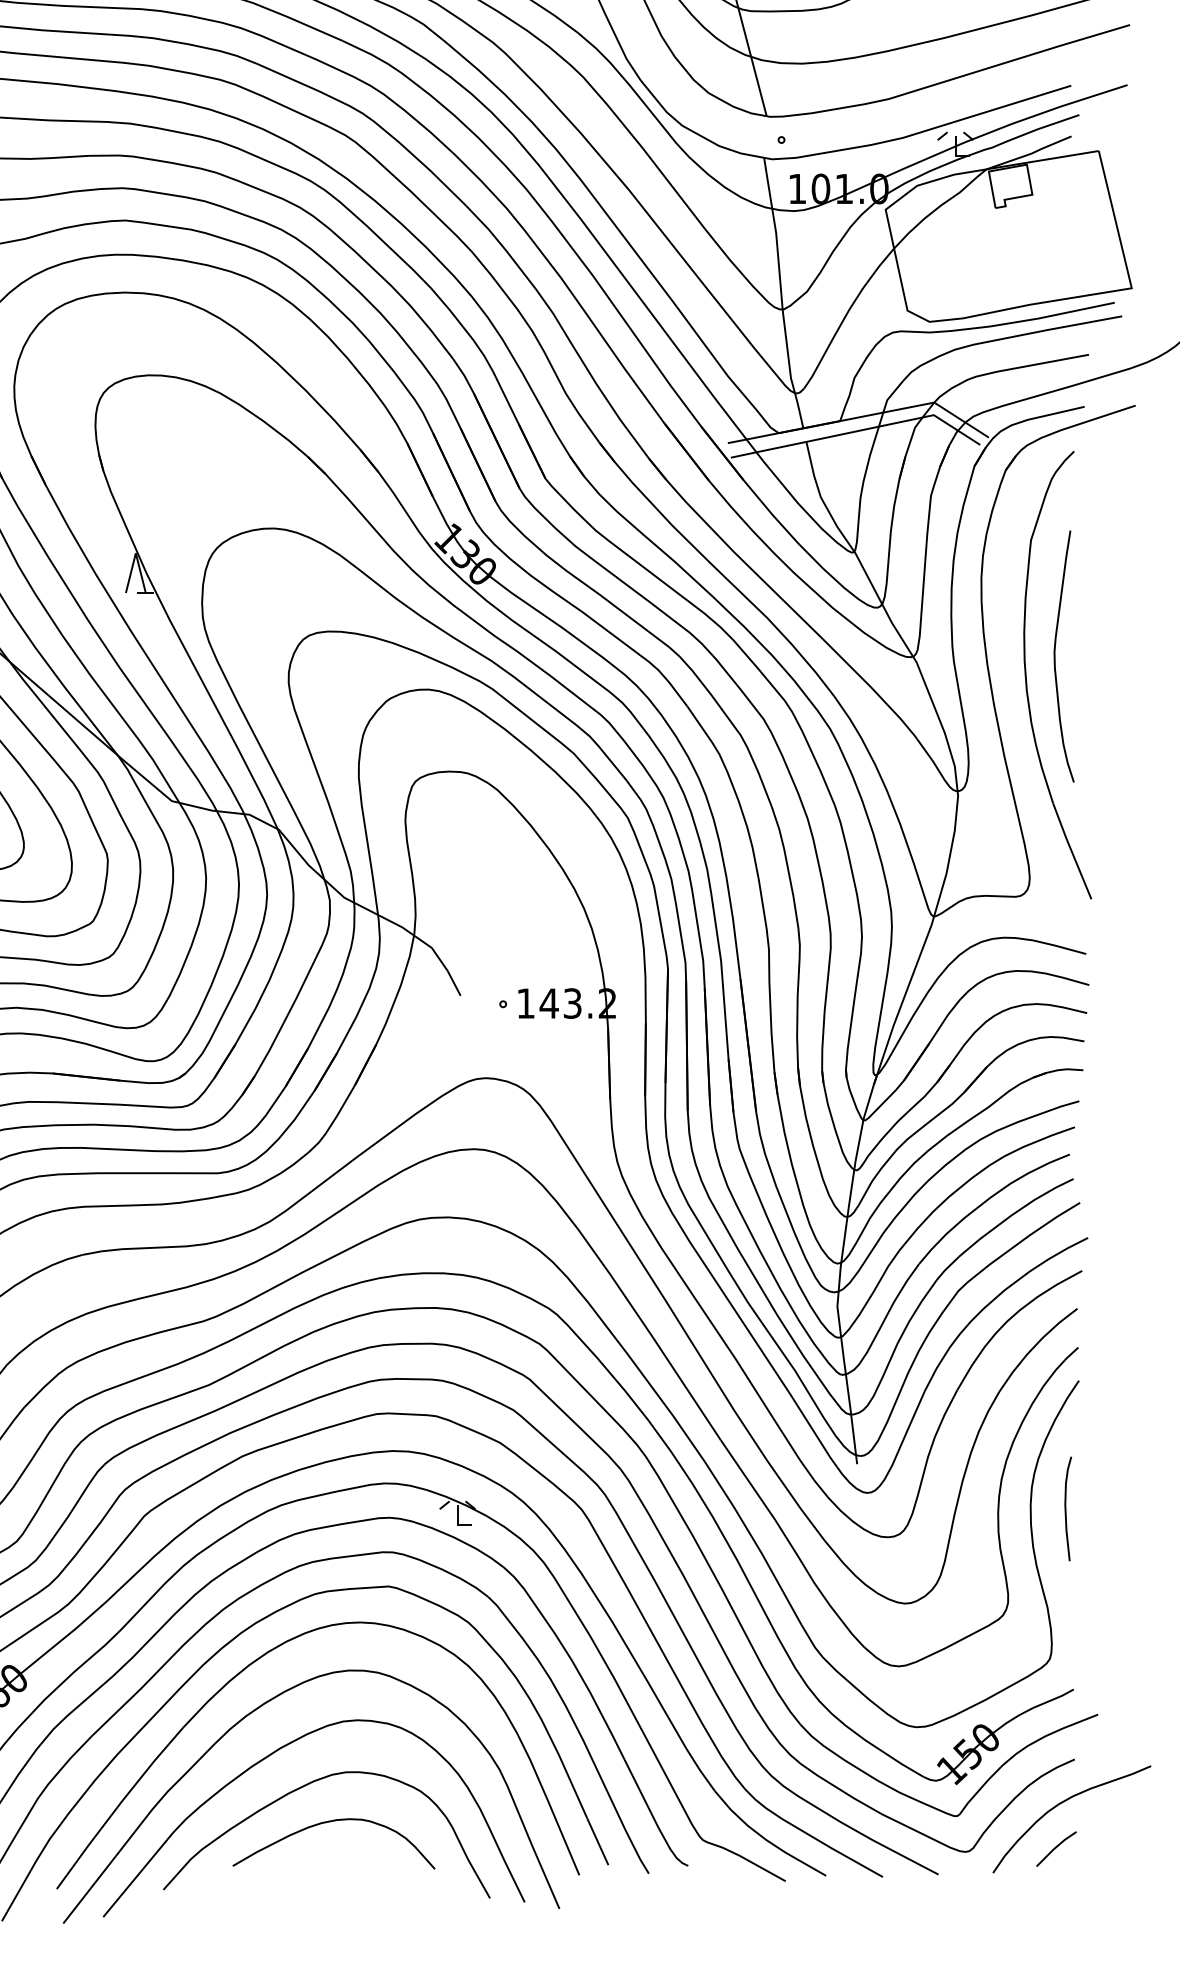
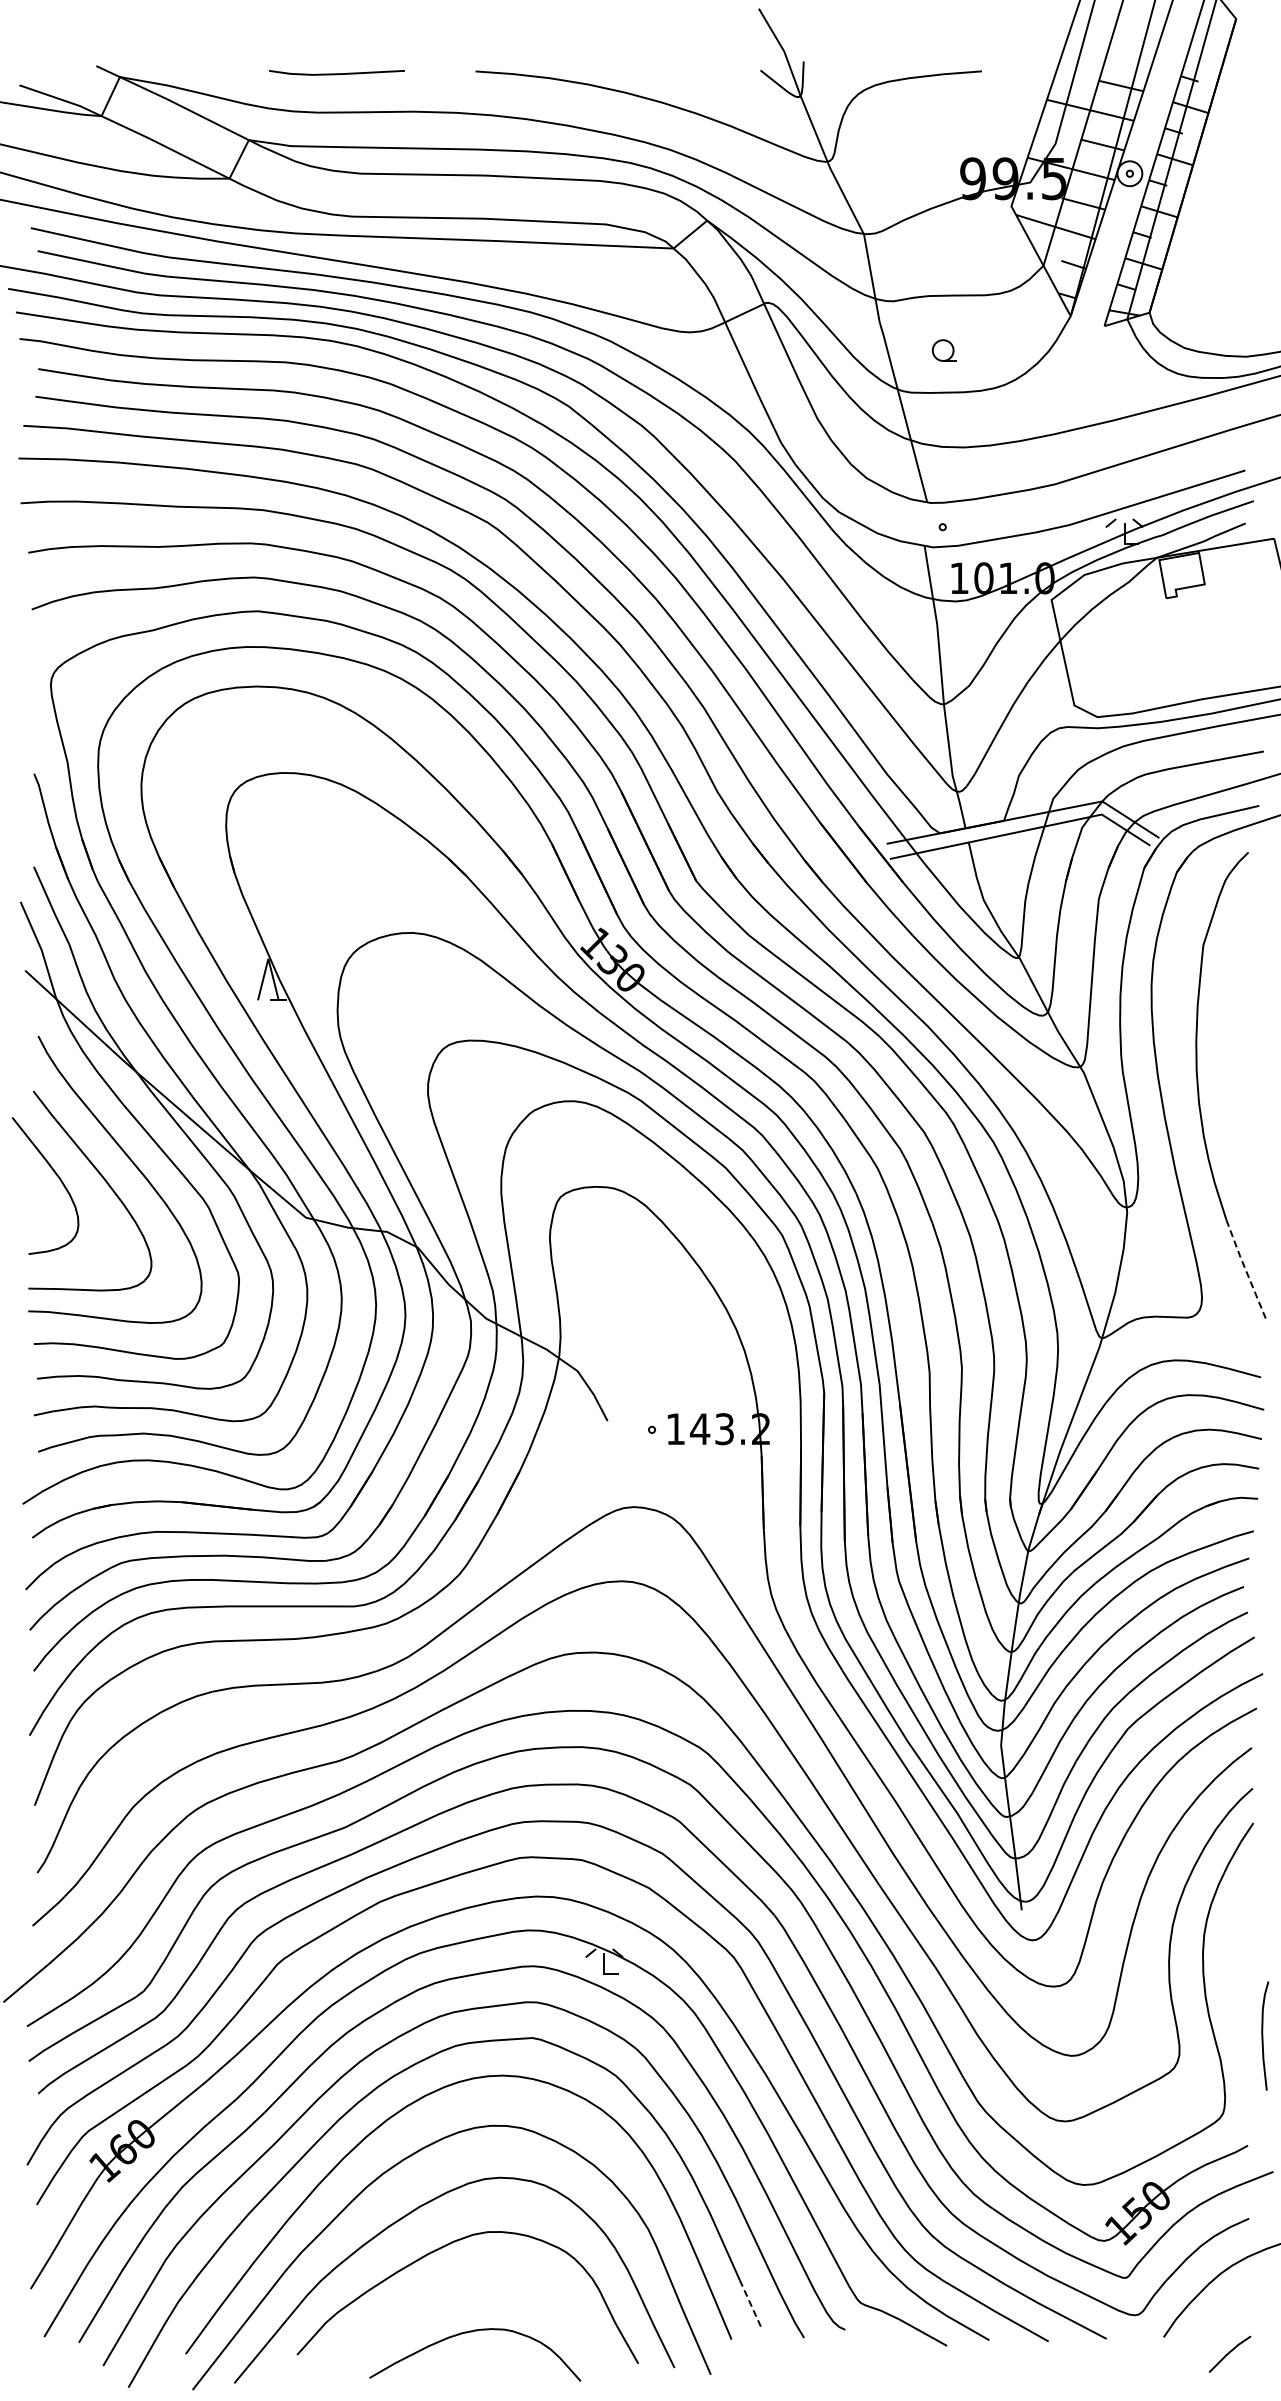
curve: (1055, 656) -> (1228, 1066), removed
line: (1071, 850) -> (1245, 1269), solid -> dashed
curve: (1066, 1508) -> (1263, 2035), moved
curve: (331, 1822) -> (472, 2332), moved
line: (597, 1841) -> (750, 2304), solid -> dashed
line: (1056, 1848) -> (1229, 2353), moved

